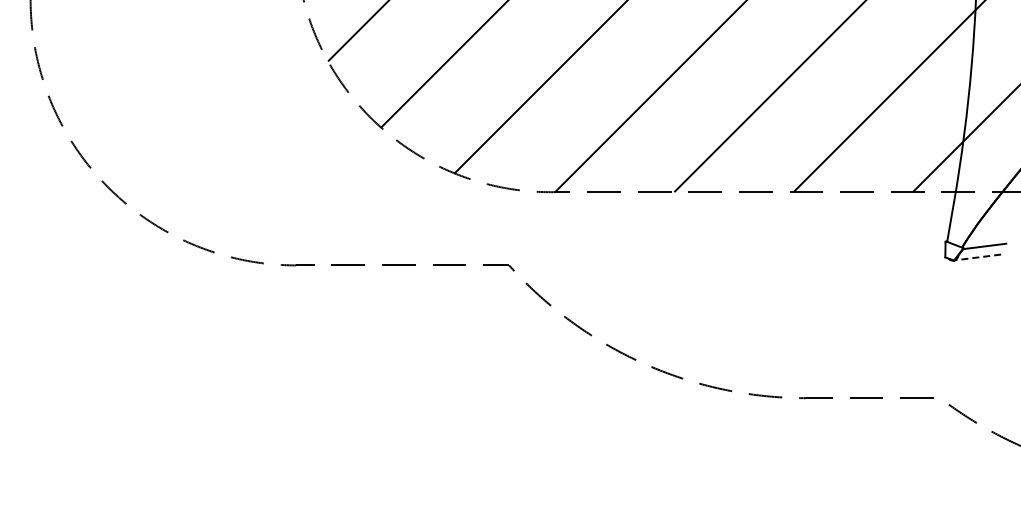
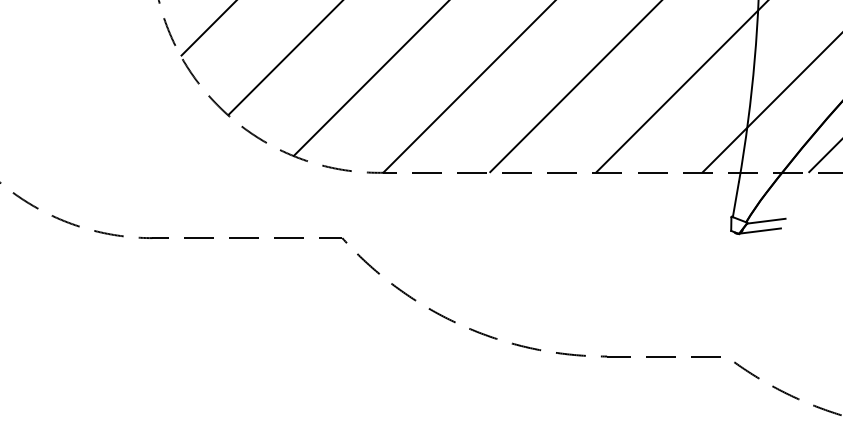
line: (977, 257) -> (759, 231), dashed -> solid

